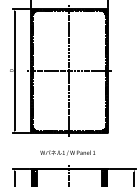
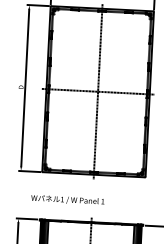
text: (67, 152) -> (67, 199), moved

